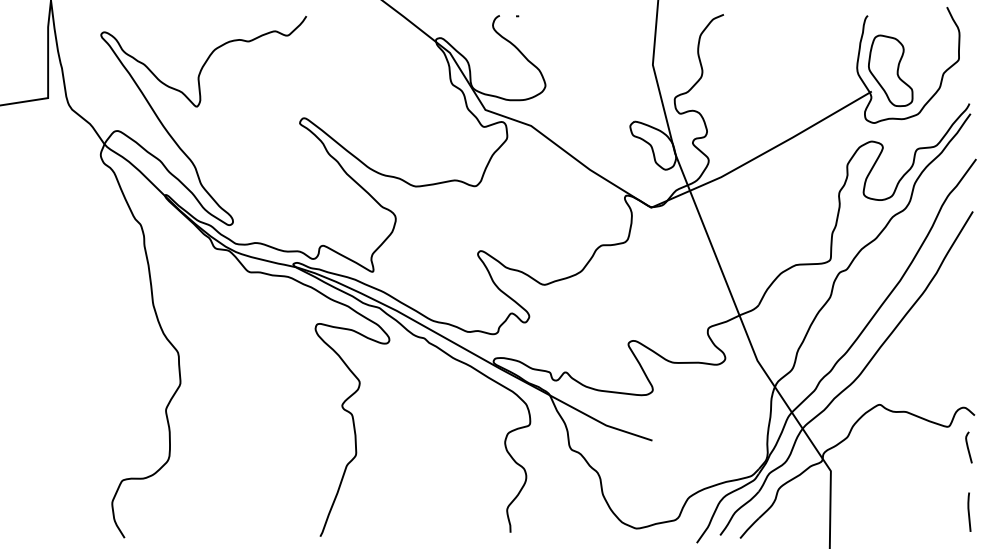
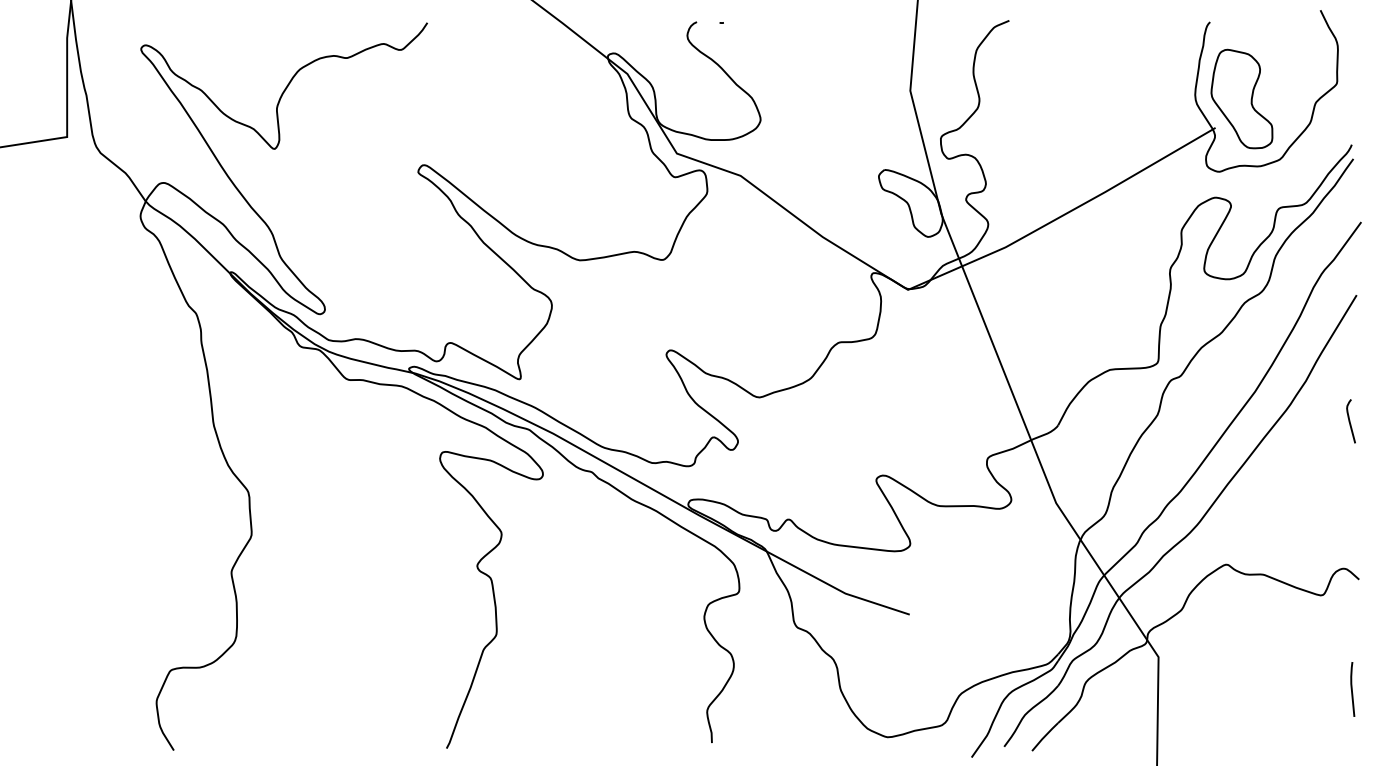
curve: (968, 447) -> (1350, 421), moved
line: (969, 512) -> (1352, 689), moved

